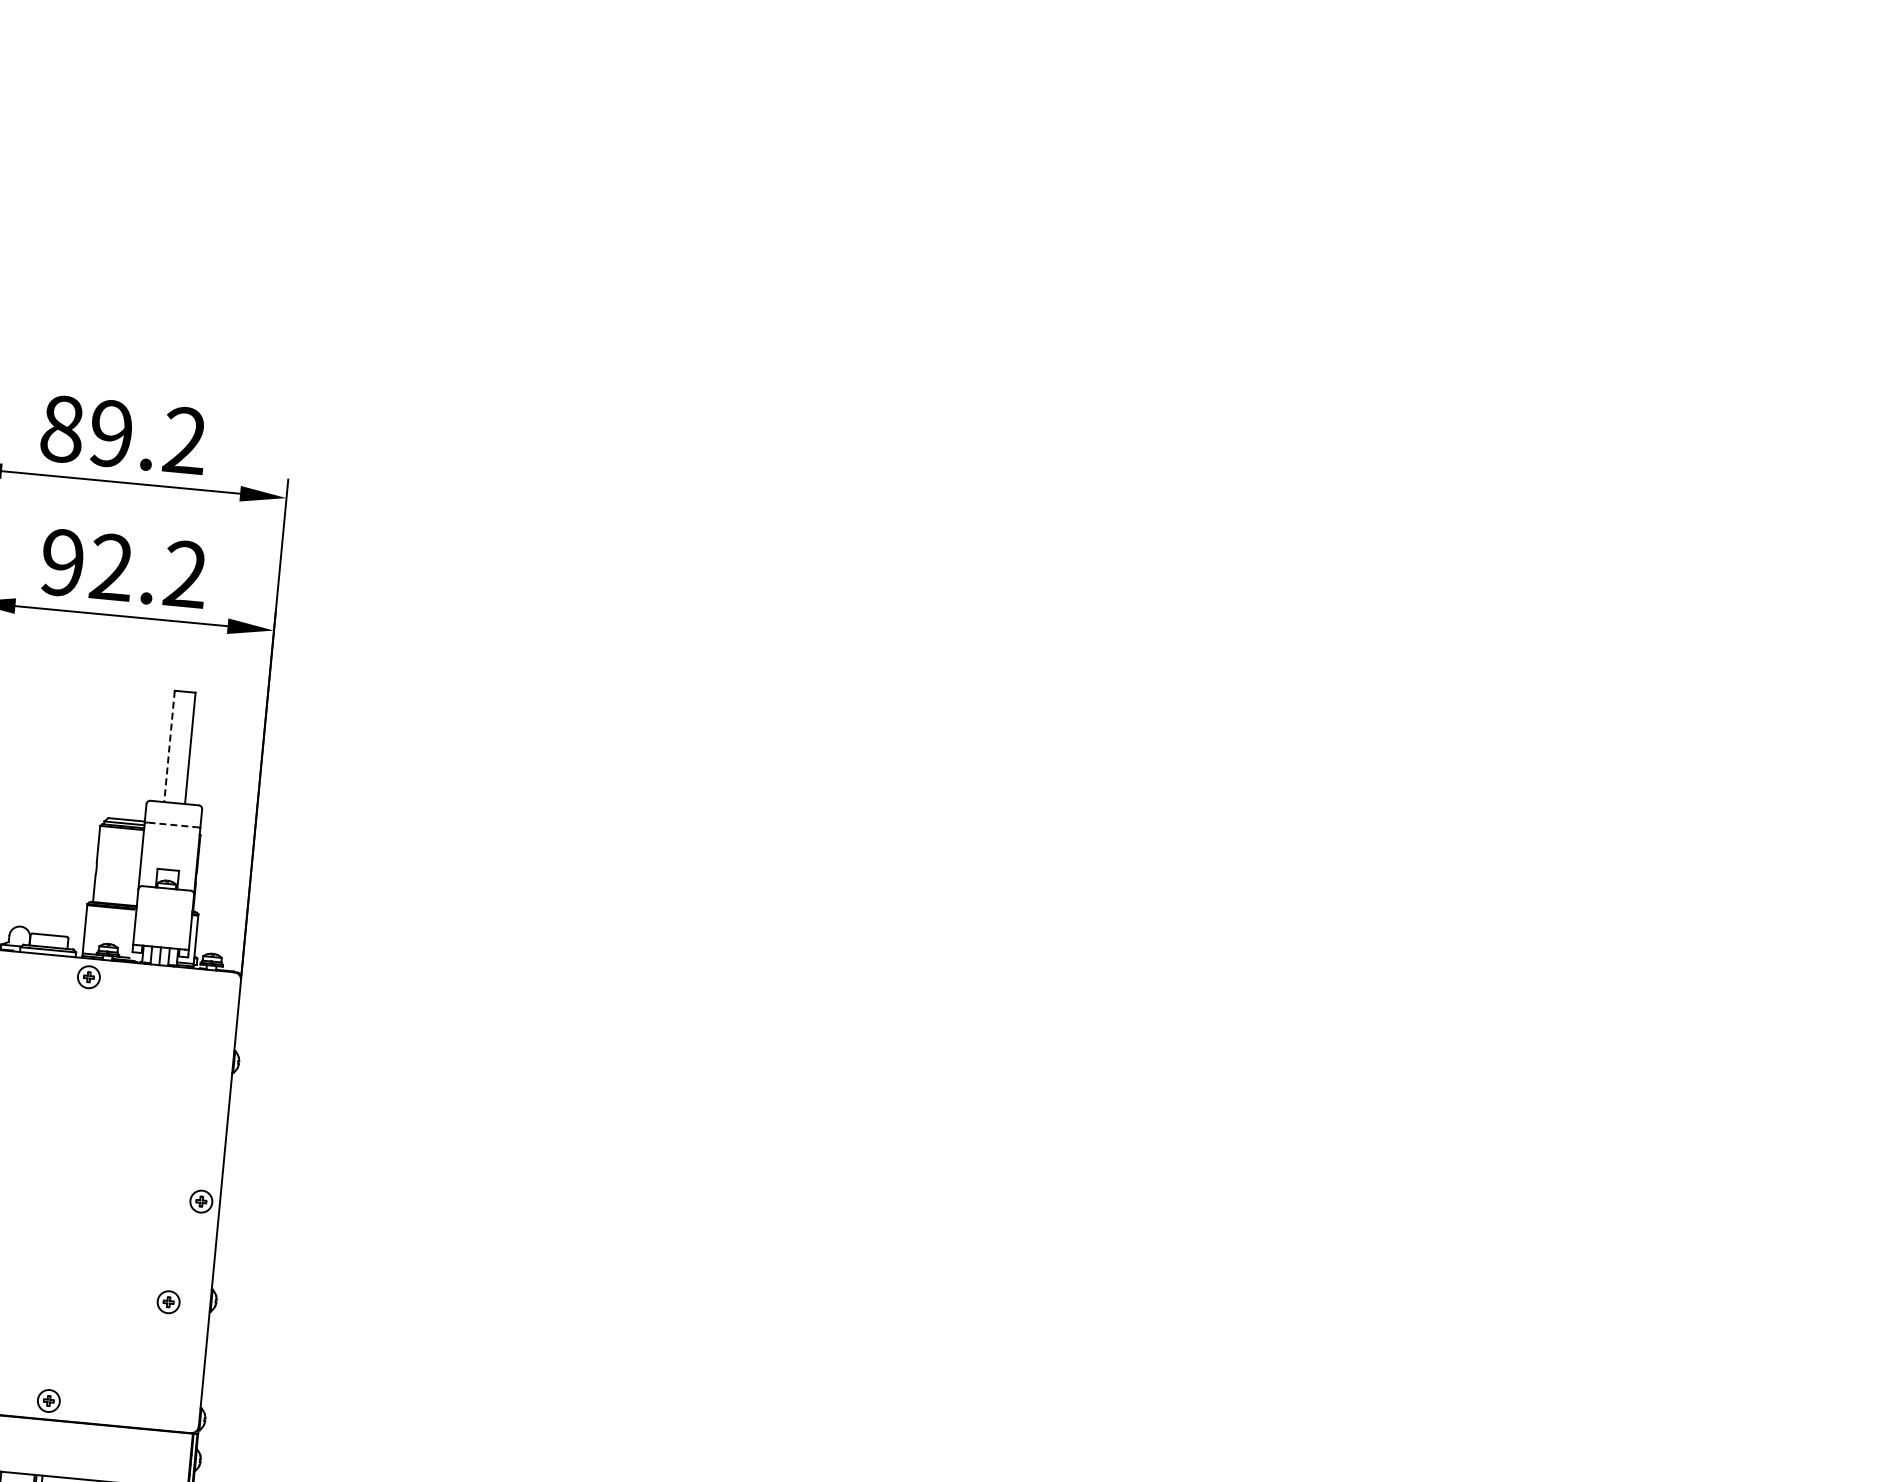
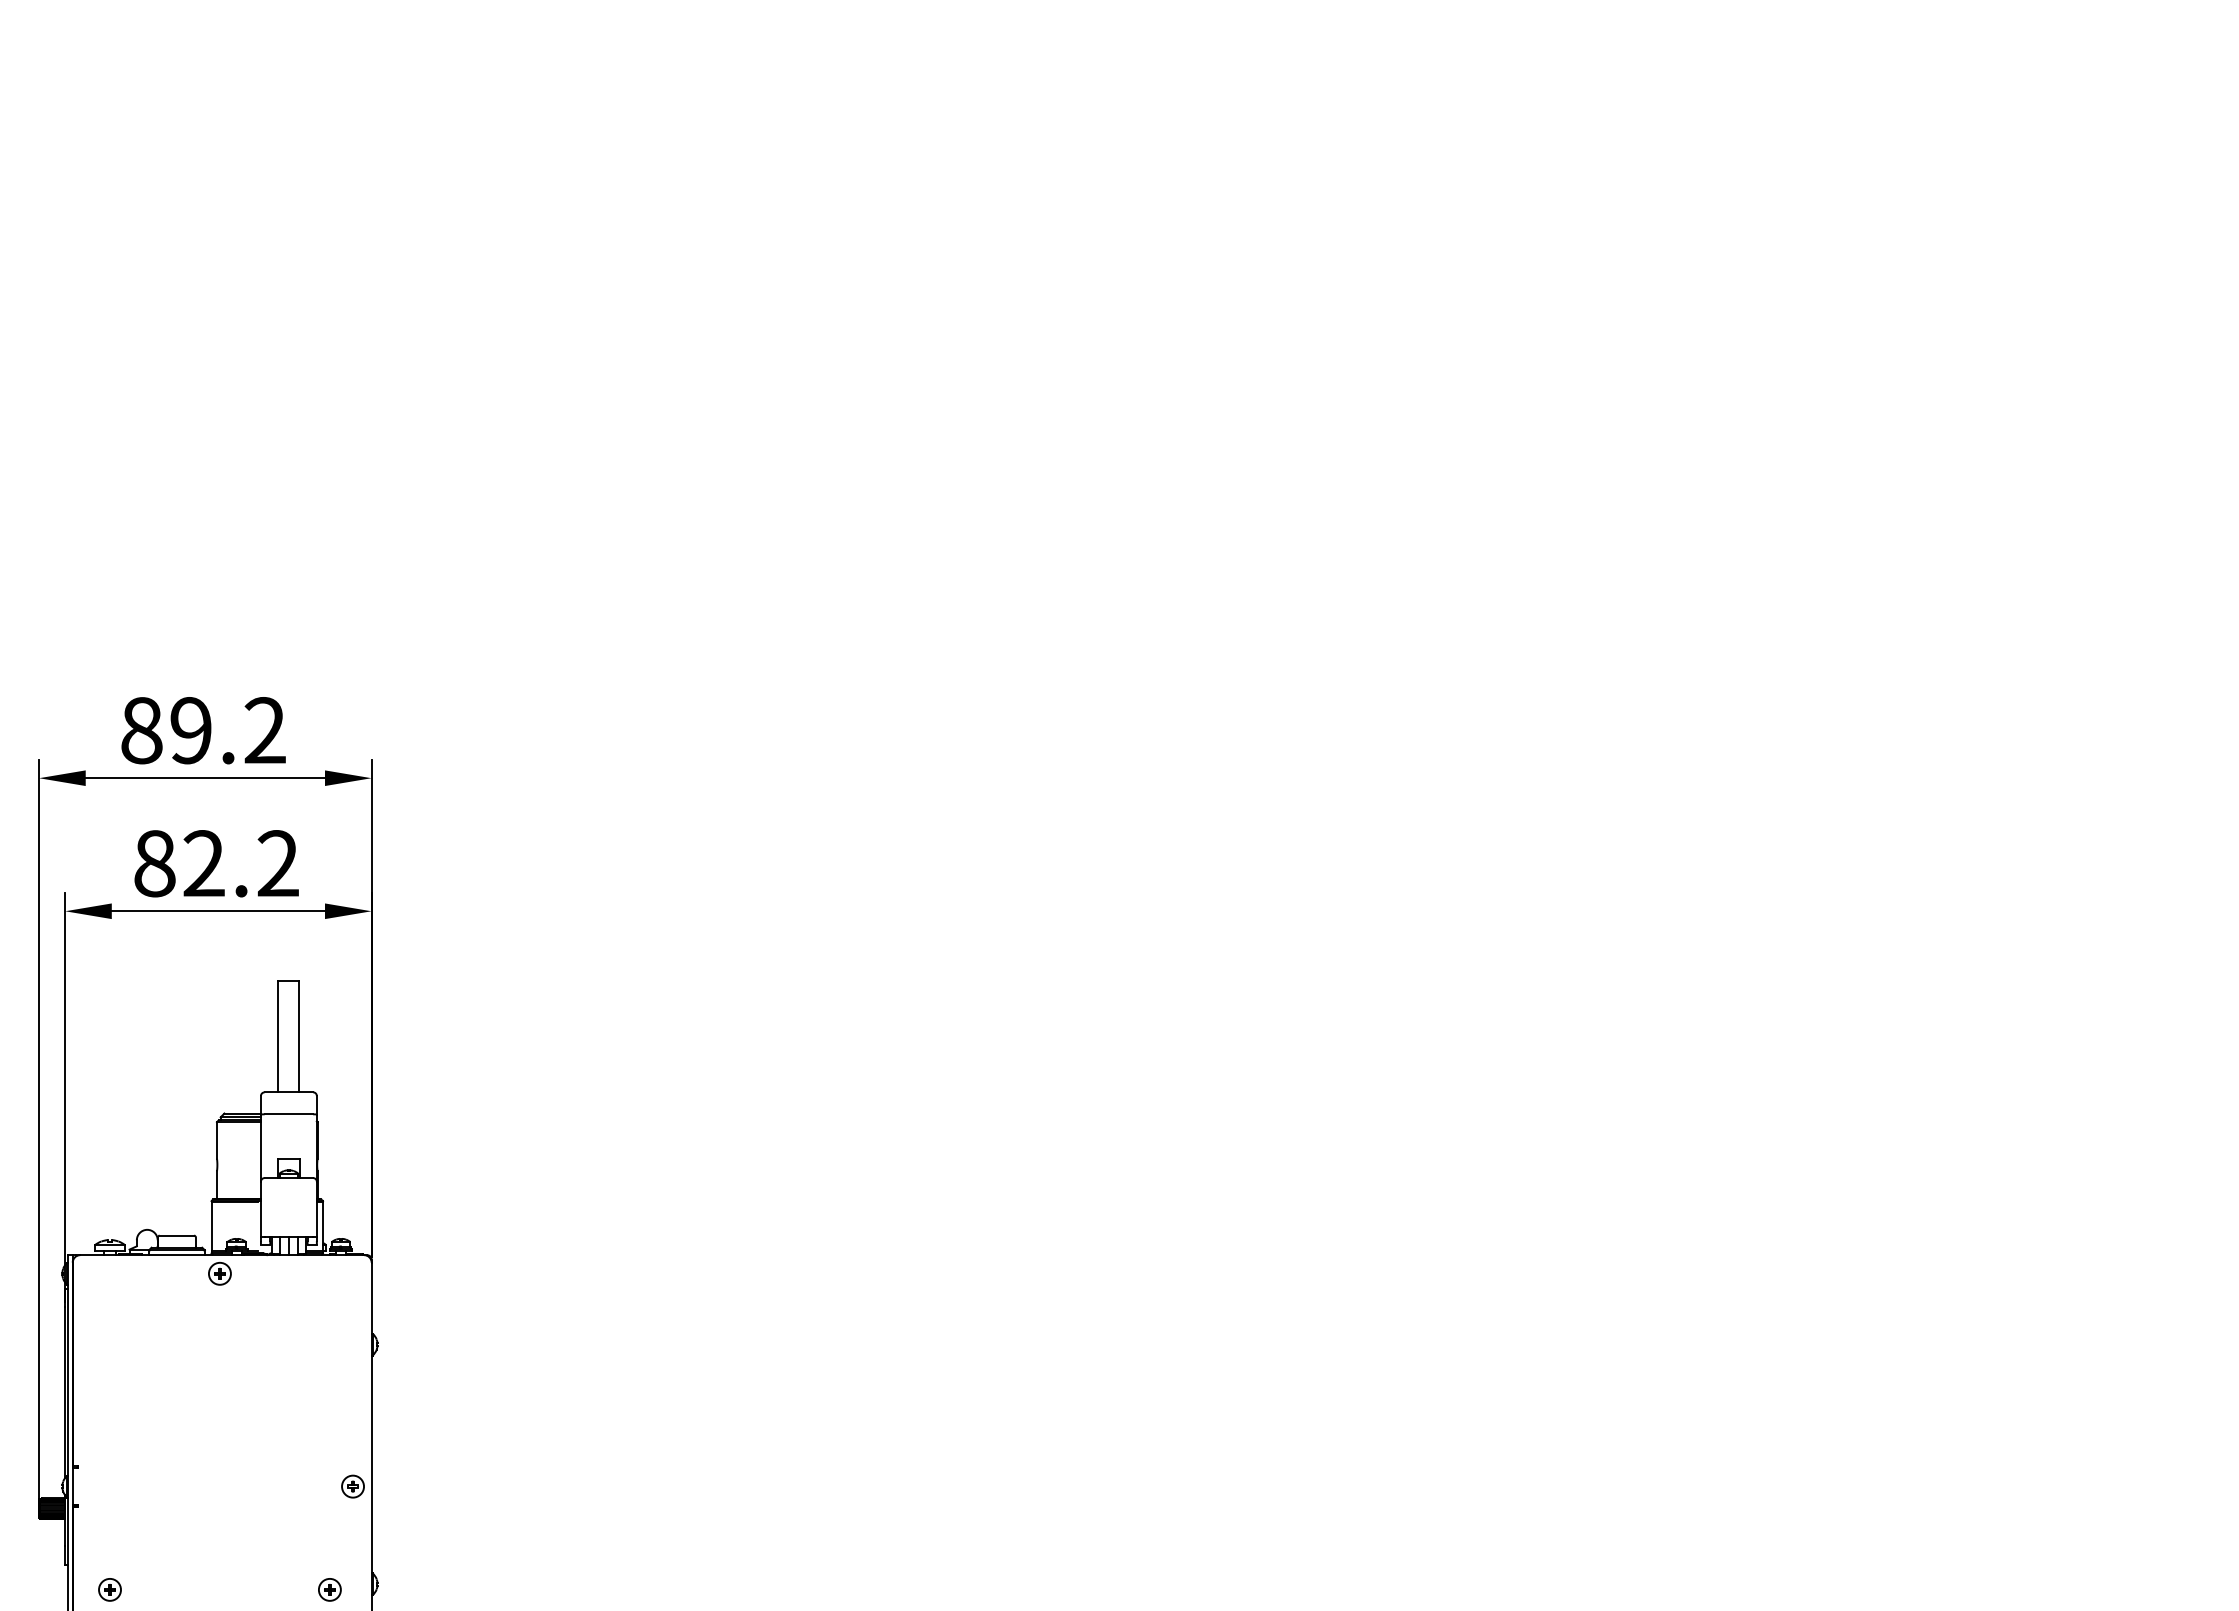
text: (62, 562) -> (154, 863), 92.2 -> 82.2
line: (169, 746) -> (278, 1036), dashed -> solid
line: (173, 825) -> (289, 1114), dashed -> solid

